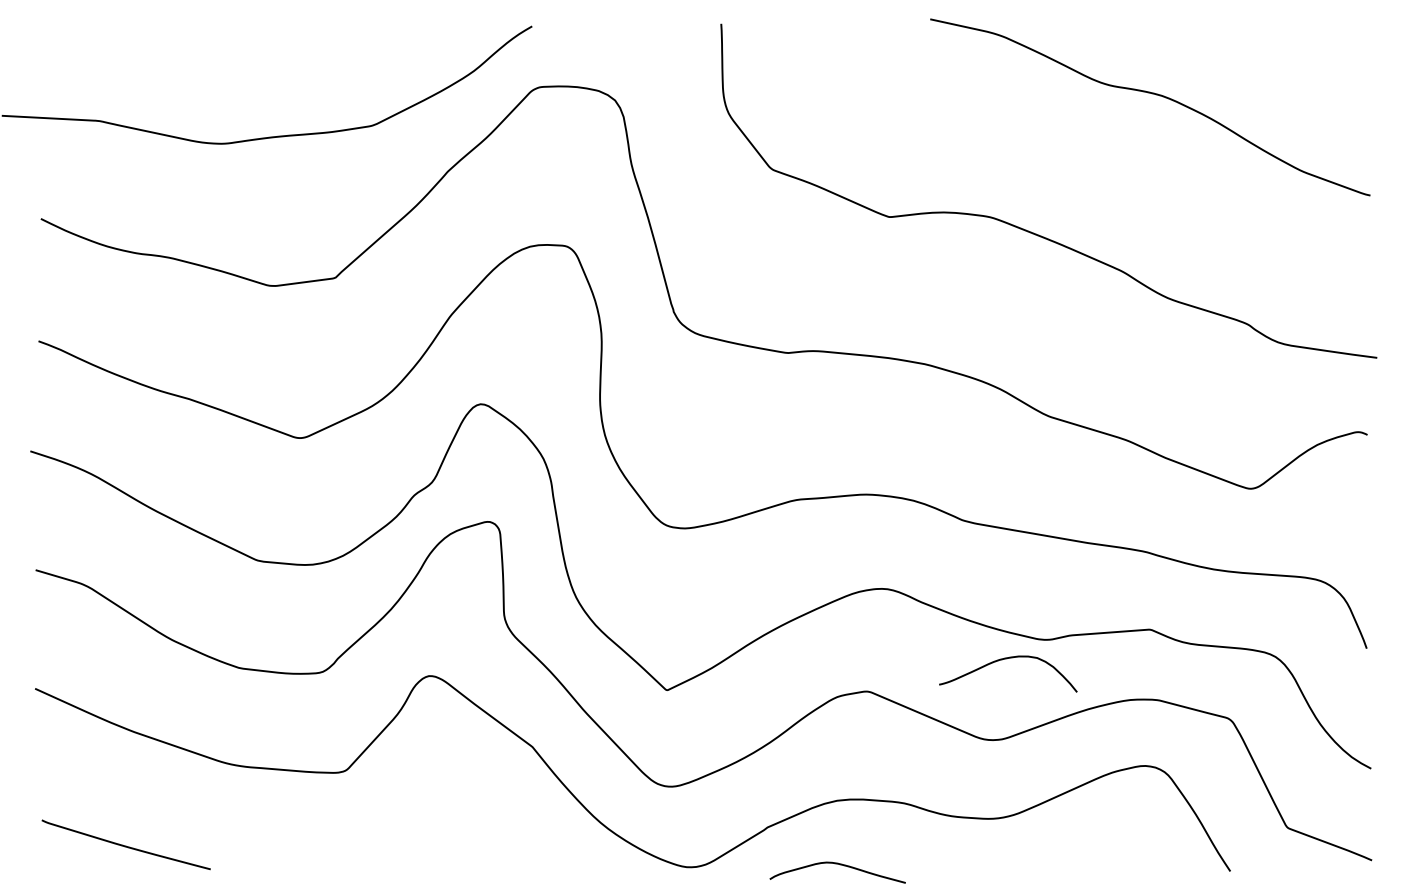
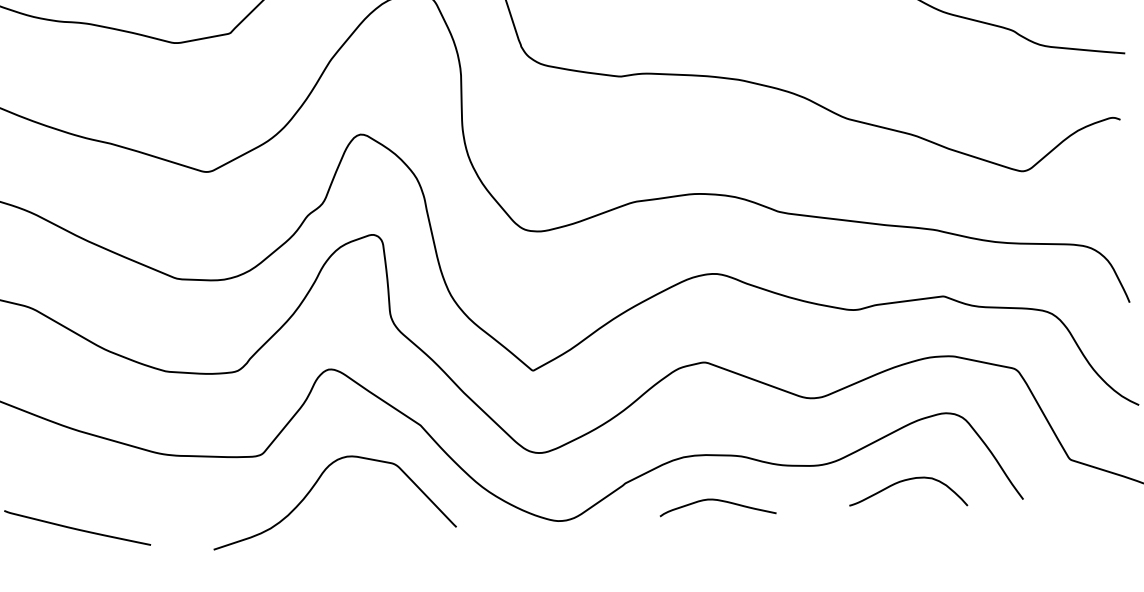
curve: (1006, 659) -> (905, 481), moved
curve: (403, 813) -> (313, 488), added
curve: (840, 865) -> (719, 501), moved

